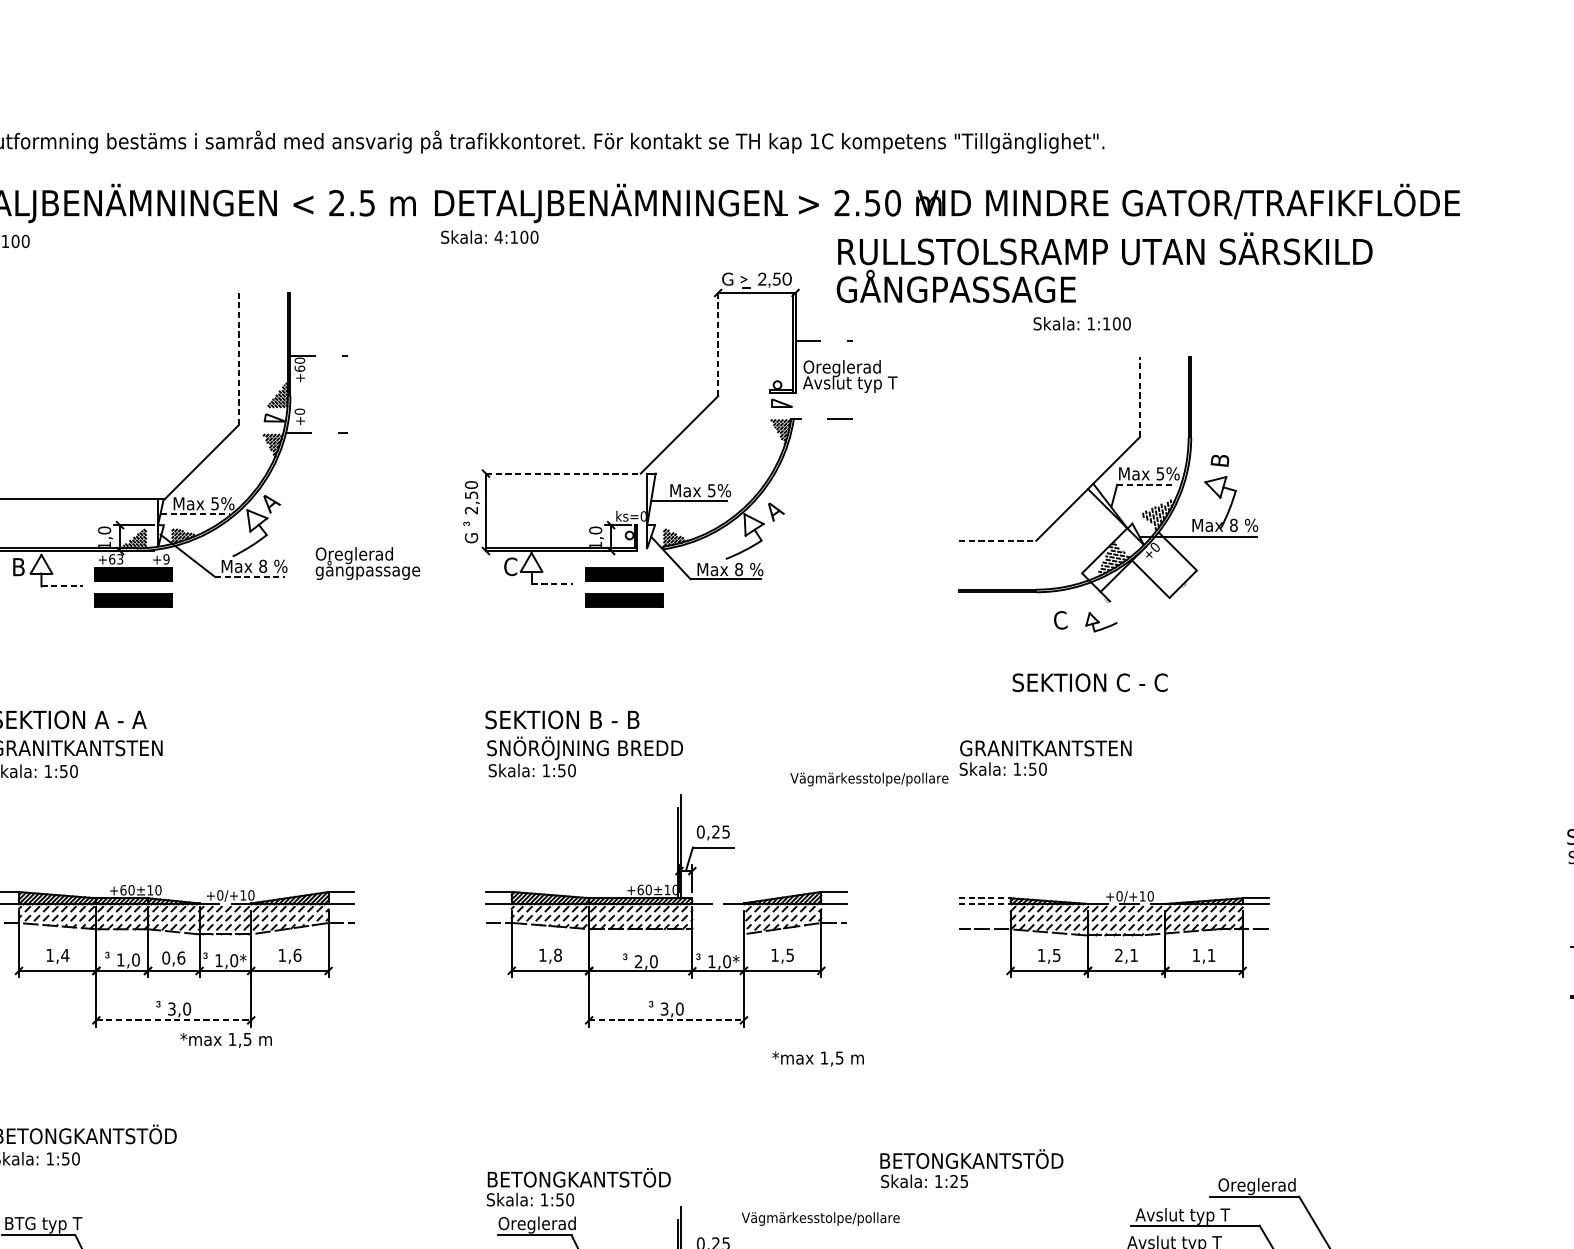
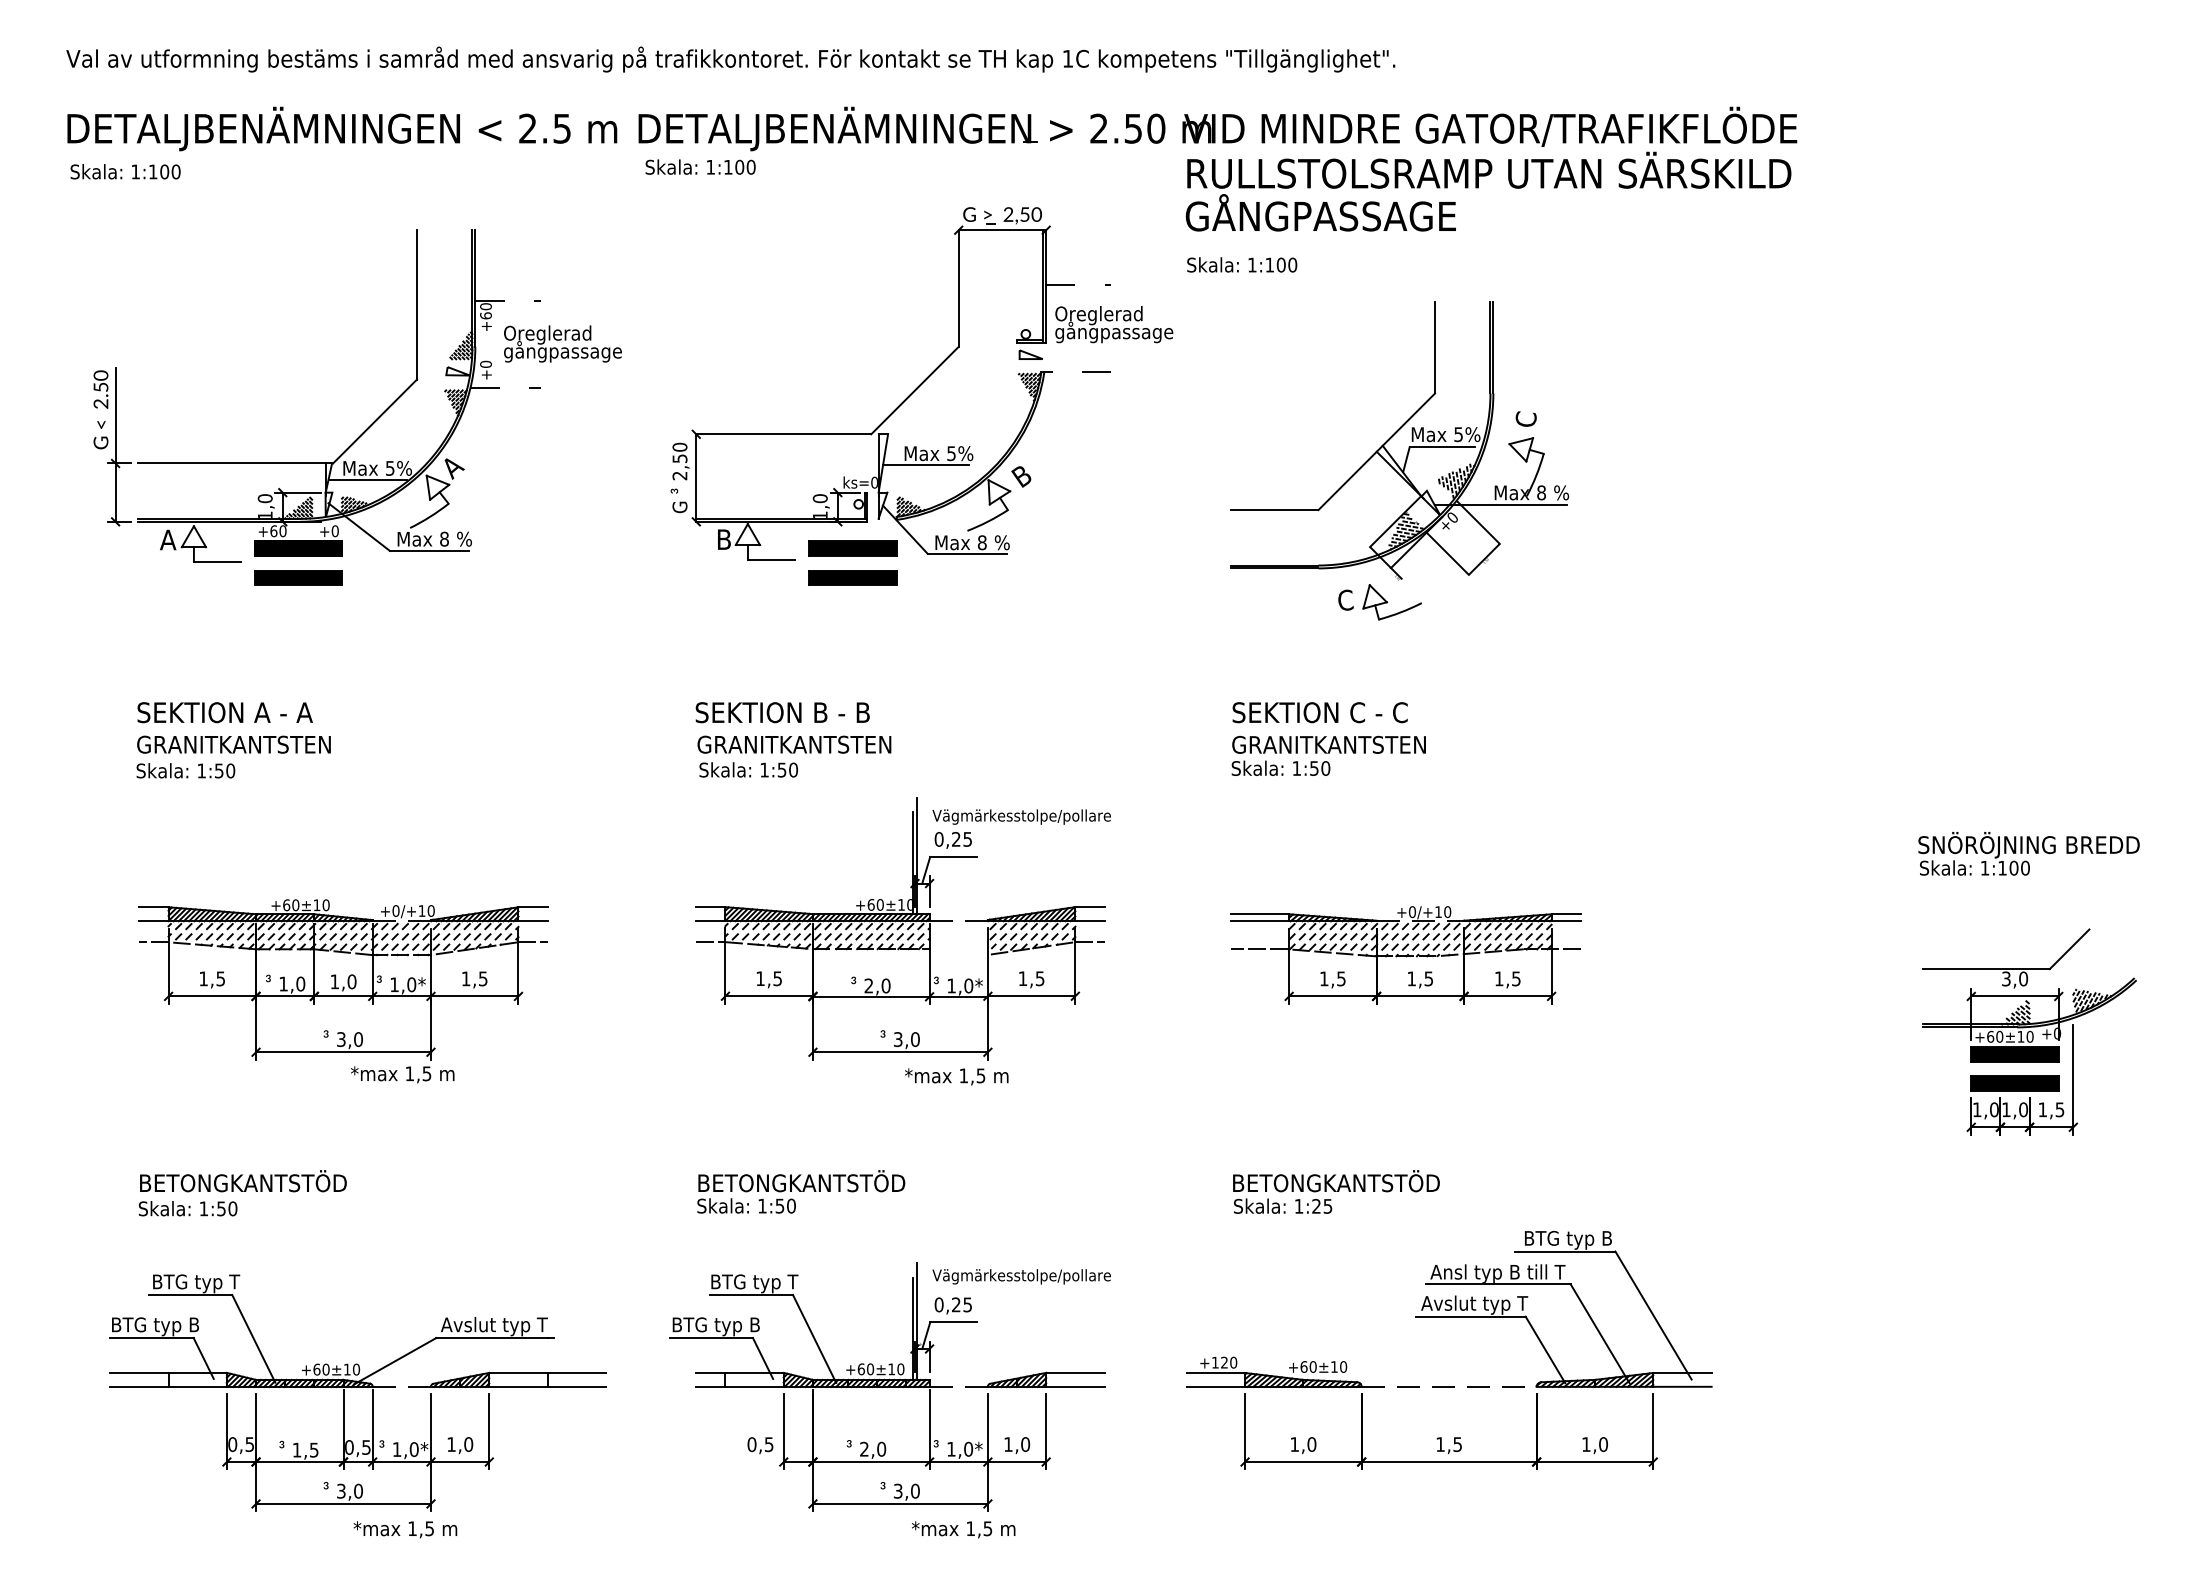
text: (498, 237) -> (710, 167), 4:100 -> 1:100
text: (1104, 267) -> (1488, 191), moved
text: (1082, 323) -> (1242, 264), moved
line: (717, 344) -> (958, 288), dashed -> solid
line: (239, 358) -> (417, 304), dashed -> solid
text: (855, 383) -> (1113, 332), Avslut typ T -> gångpassage
line: (1139, 396) -> (1435, 347), dashed -> solid
text: (1219, 459) -> (1525, 418), B -> C
line: (563, 473) -> (784, 434), dashed -> solid
line: (1146, 484) -> (1442, 446), dashed -> solid
text: (774, 511) -> (1022, 477), A -> B
line: (195, 513) -> (368, 479), dashed -> solid
line: (997, 541) -> (1274, 510), dashed -> solid
text: (119, 559) -> (282, 531), +63 -> +60
text: (165, 559) -> (334, 531), +9 -> +0
text: (367, 563) -> (562, 343), moved
text: (18, 566) -> (168, 539), B -> A
text: (510, 566) -> (723, 539), C -> B
line: (249, 576) -> (429, 550), dashed -> solid
line: (552, 584) -> (771, 559), dashed -> solid
line: (62, 586) -> (217, 561), dashed -> solid
part: (1101, 622) -> (1391, 602), size x1.67
text: (1089, 682) -> (1319, 712), moved
text: (585, 748) -> (808, 744), SNÖRÖJNING BREDD -> GRANITKANTSTEN
text: (869, 779) -> (1021, 816), moved
line: (985, 898) -> (1260, 914), dashed -> solid
line: (985, 904) -> (1260, 921), dashed -> solid
text: (64, 955) -> (220, 978), 1,4 -> 1,5
text: (296, 955) -> (482, 978), 1,6 -> 1,5
text: (557, 955) -> (777, 978), 1,8 -> 1,5
text: (1126, 955) -> (1420, 978), 2,1 -> 1,5
text: (1211, 955) -> (1516, 978), 1,1 -> 1,5
text: (173, 957) -> (343, 981), 0,6 -> 1,0
line: (174, 1020) -> (344, 1052), dashed -> solid
line: (666, 1020) -> (900, 1052), dashed -> solid
text: (817, 1058) -> (956, 1076), moved
text: (971, 1168) -> (1336, 1191), moved
text: (579, 1186) -> (801, 1191), moved
text: (1256, 1186) -> (1567, 1239), Oreglerad -> BTG typ B
text: (1201, 1216) -> (1504, 1273), Avslut typ T -> Ansl typ B till T
text: (820, 1218) -> (1021, 1276), moved
text: (537, 1224) -> (754, 1283), Oreglerad -> BTG typ T

